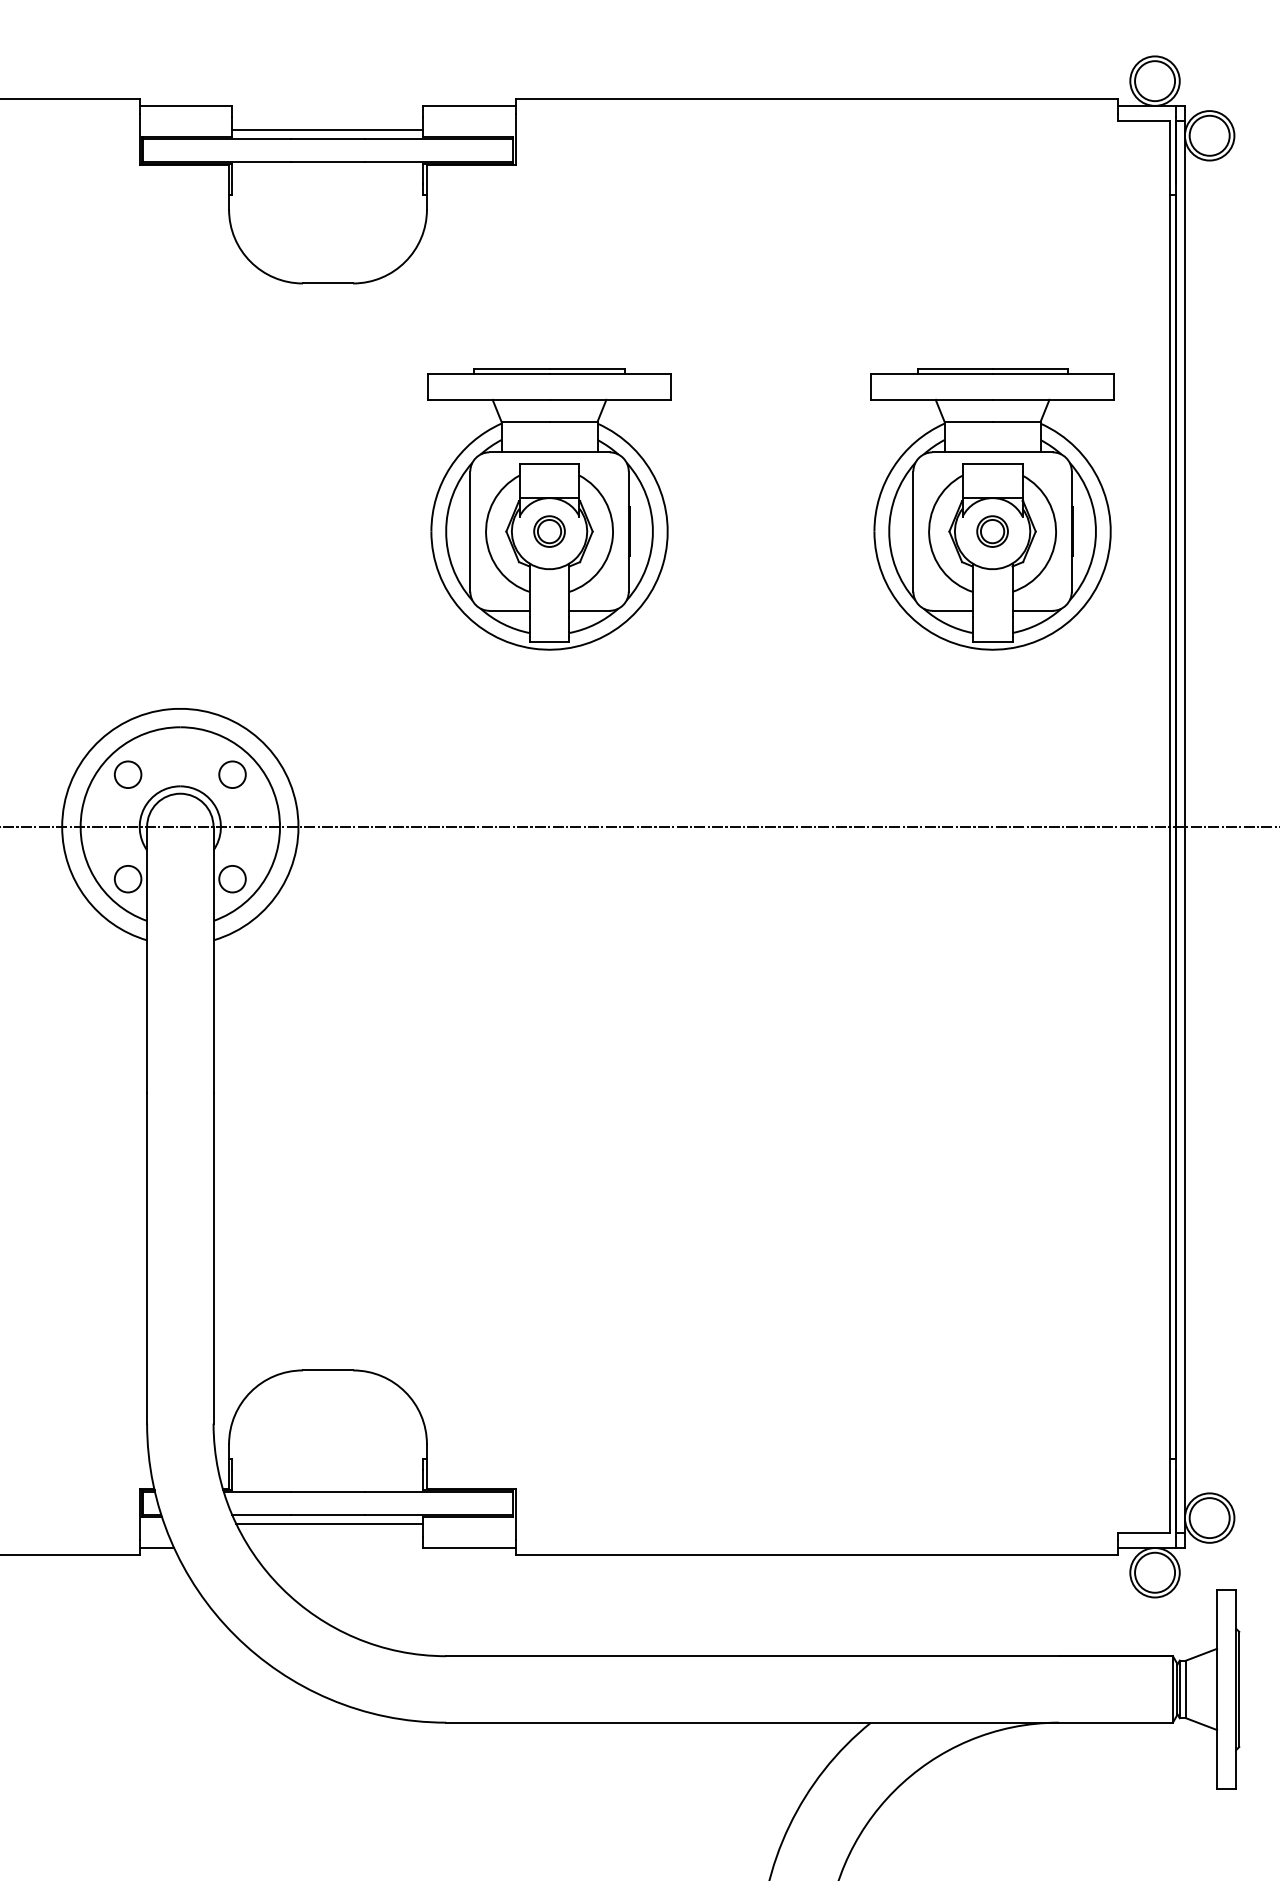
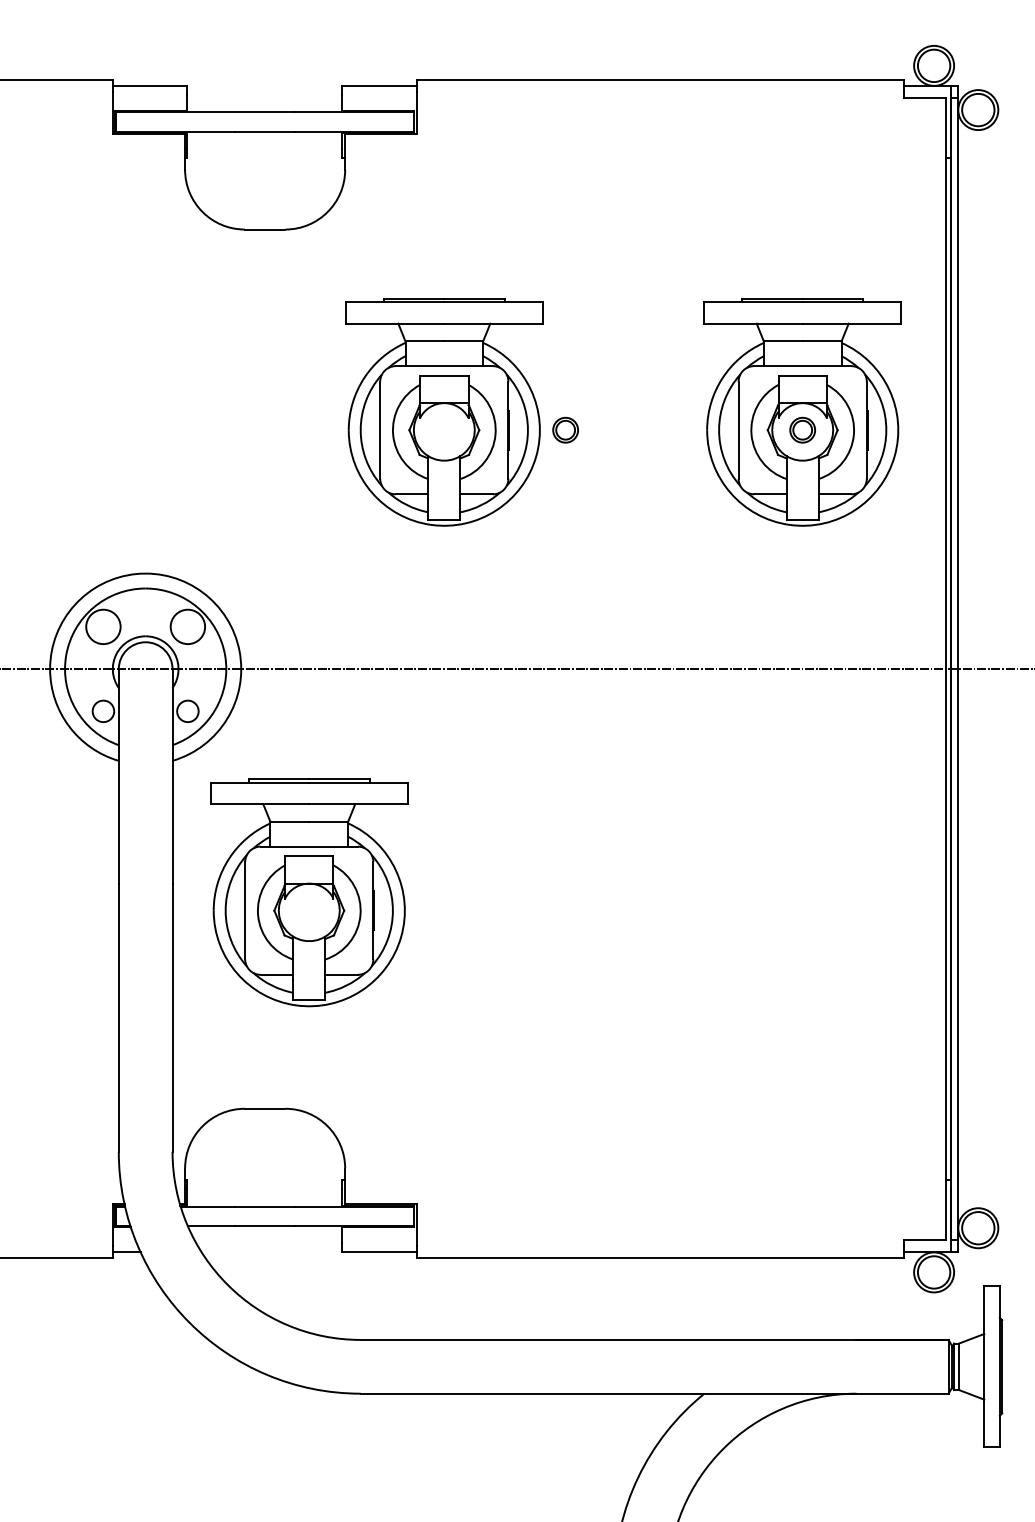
line: (327, 129) -> (264, 104), removed
part: (549, 531) -> (565, 430), moved
circle: (127, 774) -> (102, 626), size x1.6
circle: (232, 774) -> (187, 626), size x1.6
part: (382, 1103) -> (309, 892), added
line: (329, 1524) -> (266, 1233), removed

